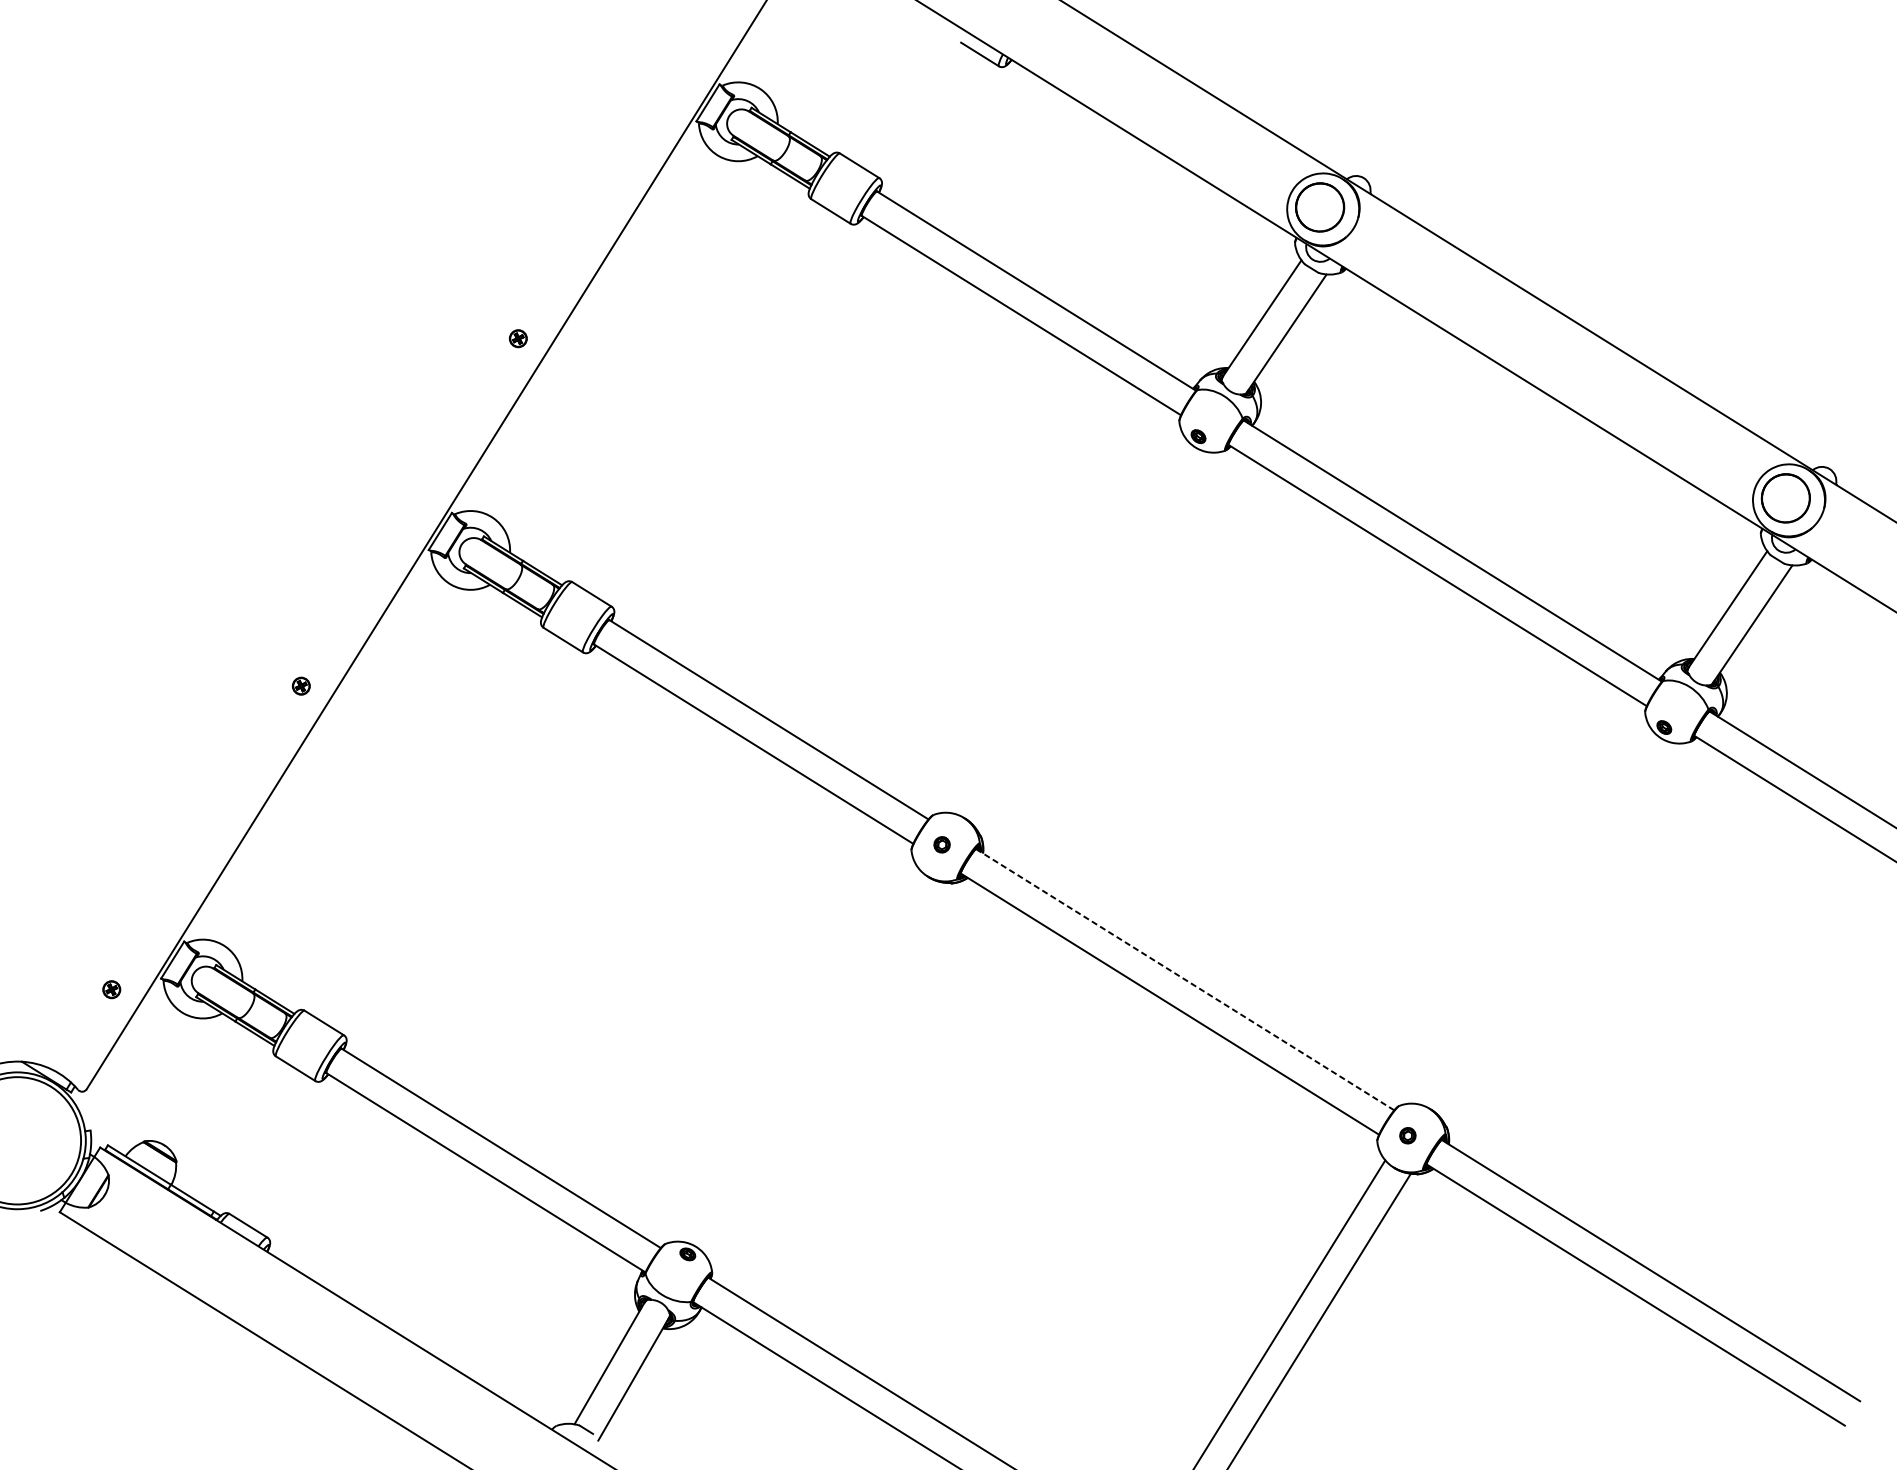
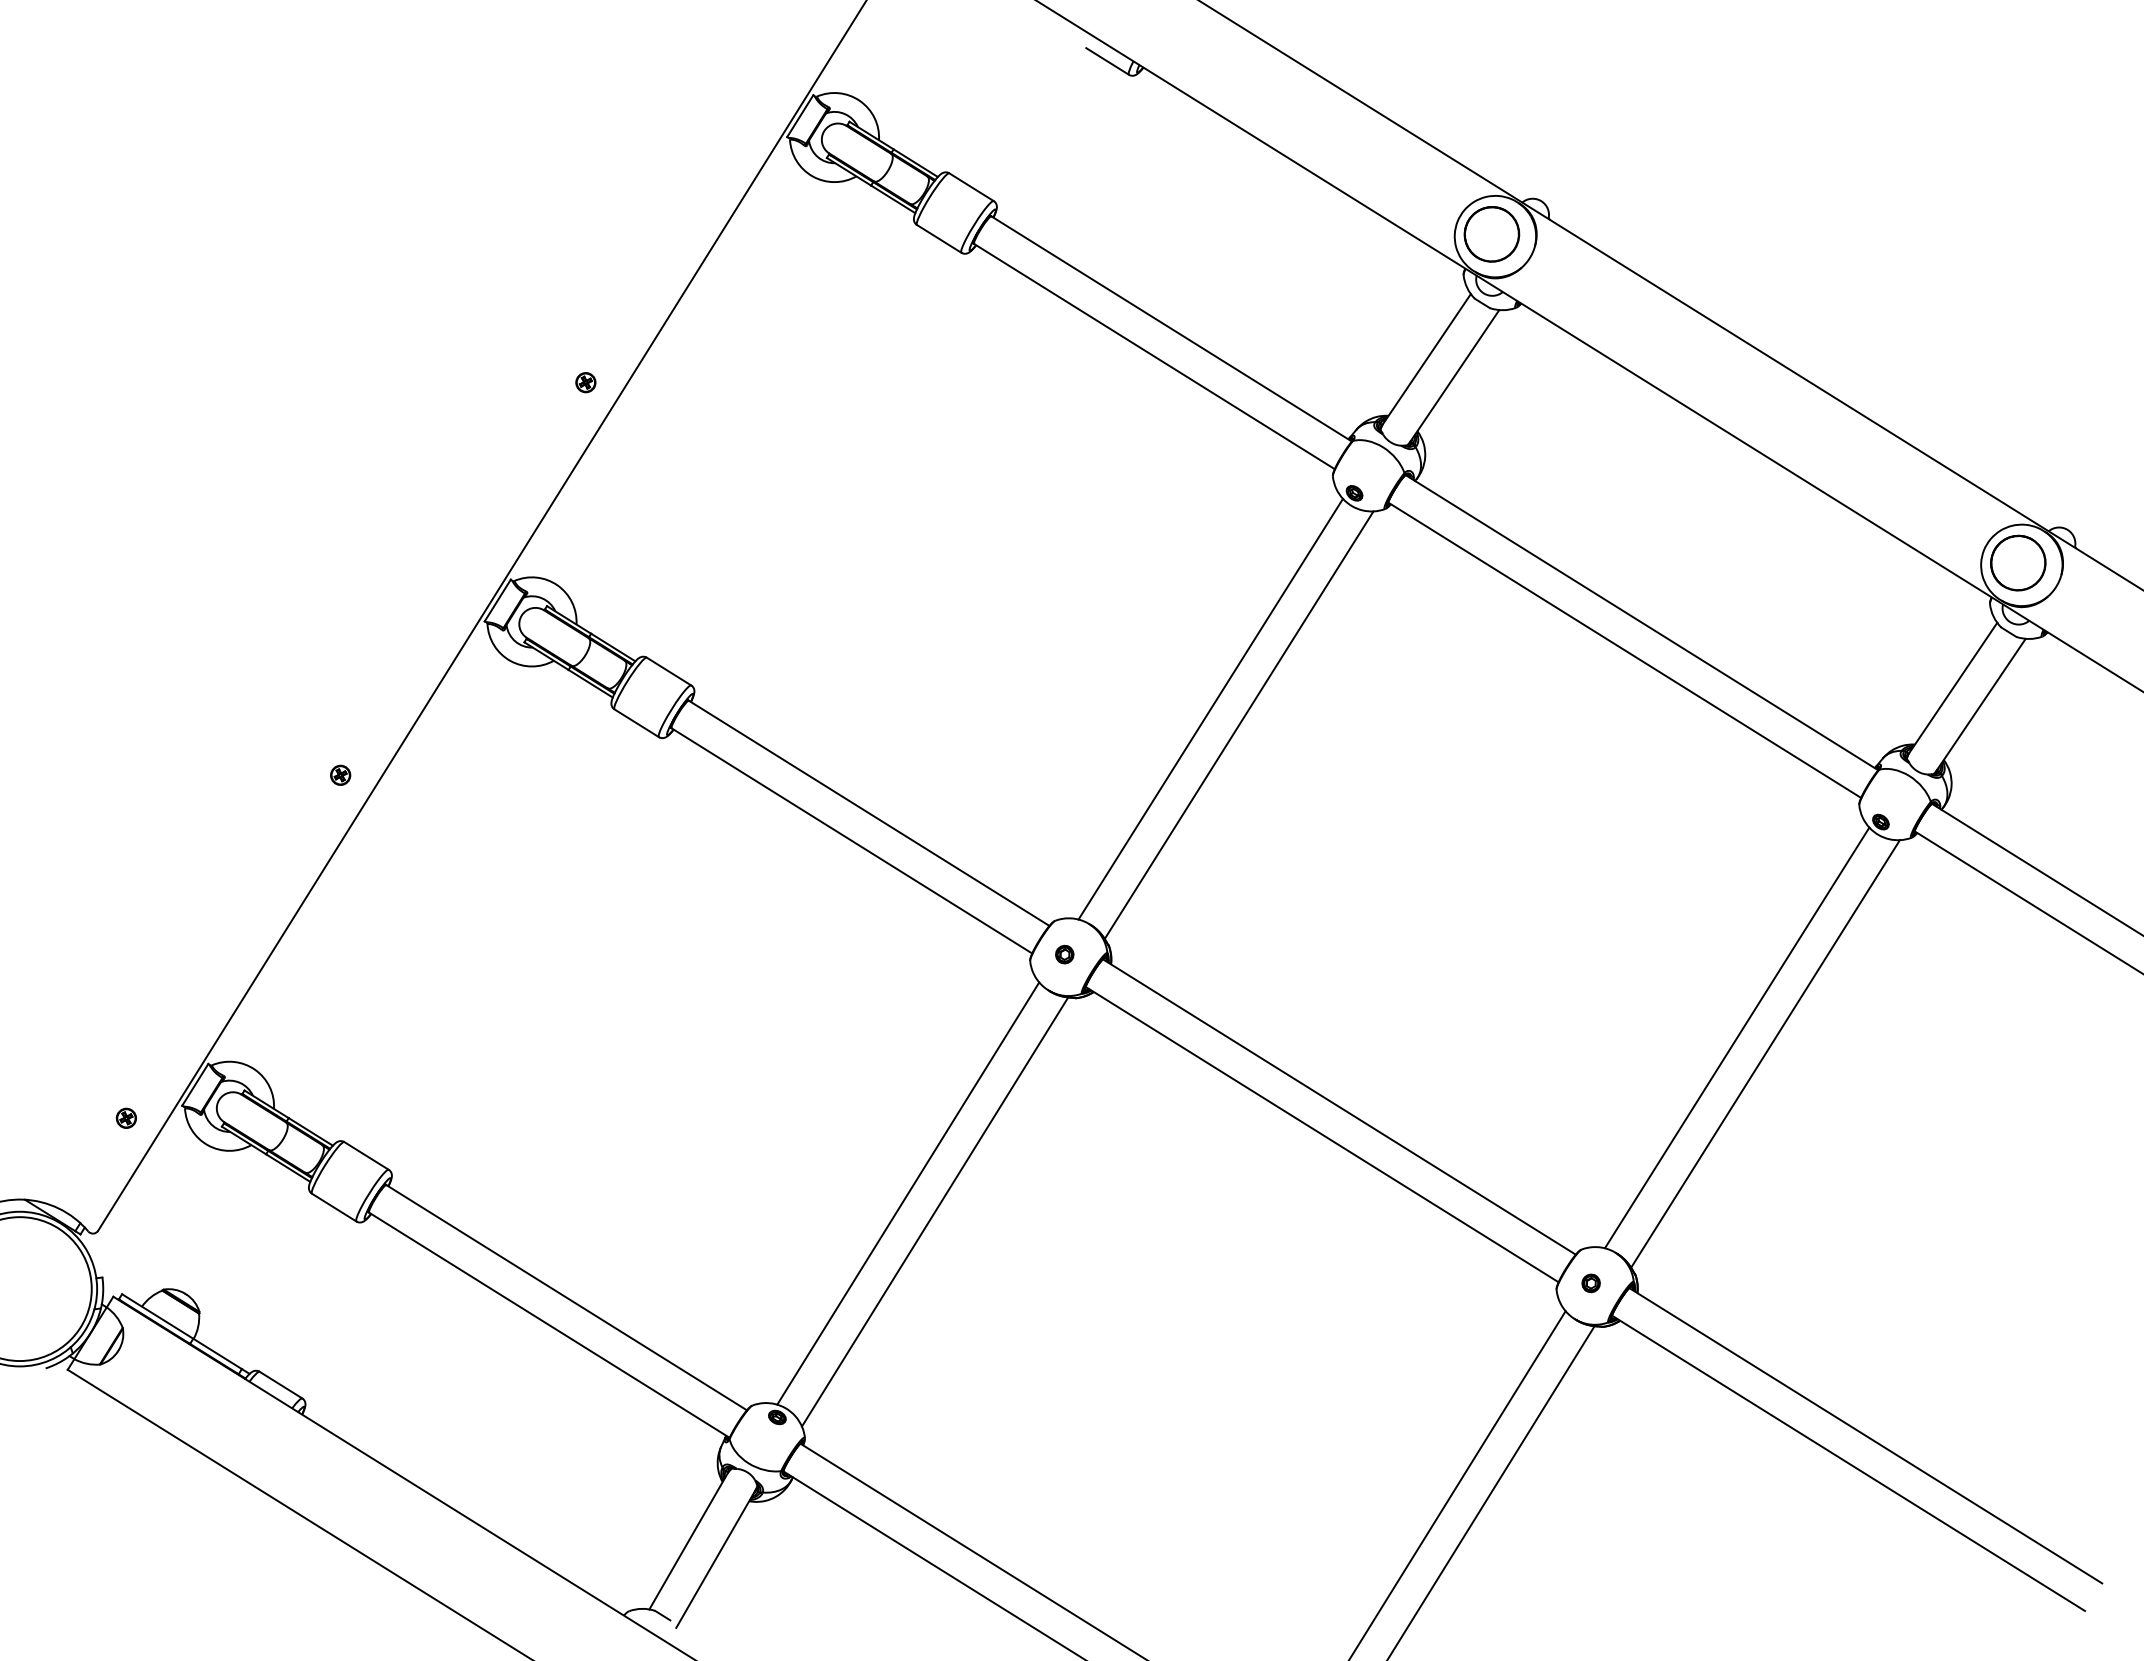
line: (1071, 627) -> (1210, 708), added
line: (1095, 642) -> (1238, 725), added
line: (1536, 918) -> (1736, 1037), added
line: (1562, 932) -> (1765, 1053), added
line: (1185, 979) -> (1339, 1106), dashed -> solid
line: (803, 1056) -> (908, 1193), added
line: (826, 1072) -> (934, 1211), added

